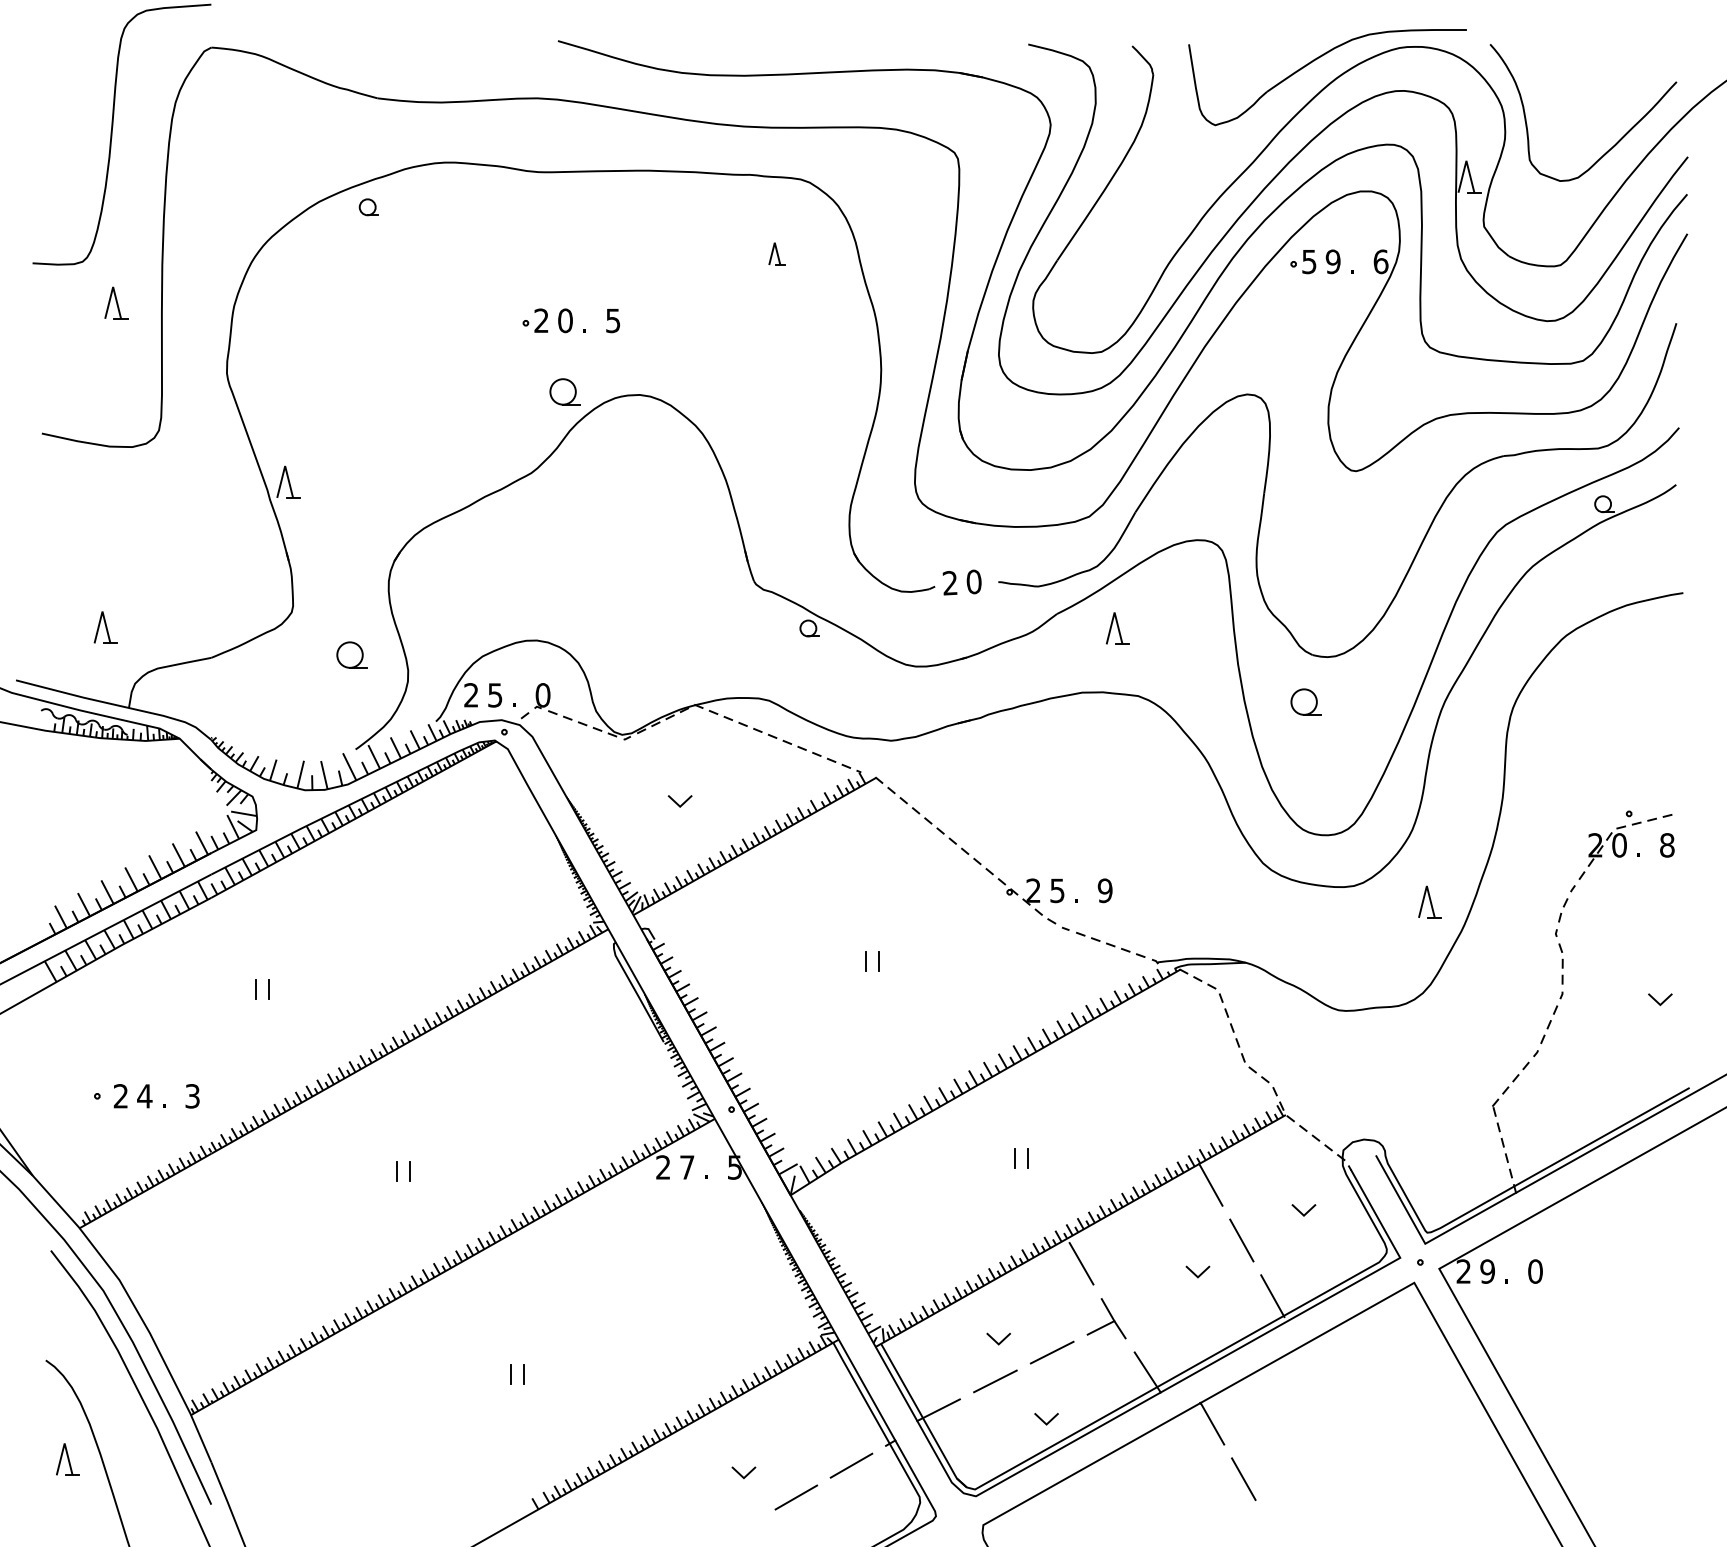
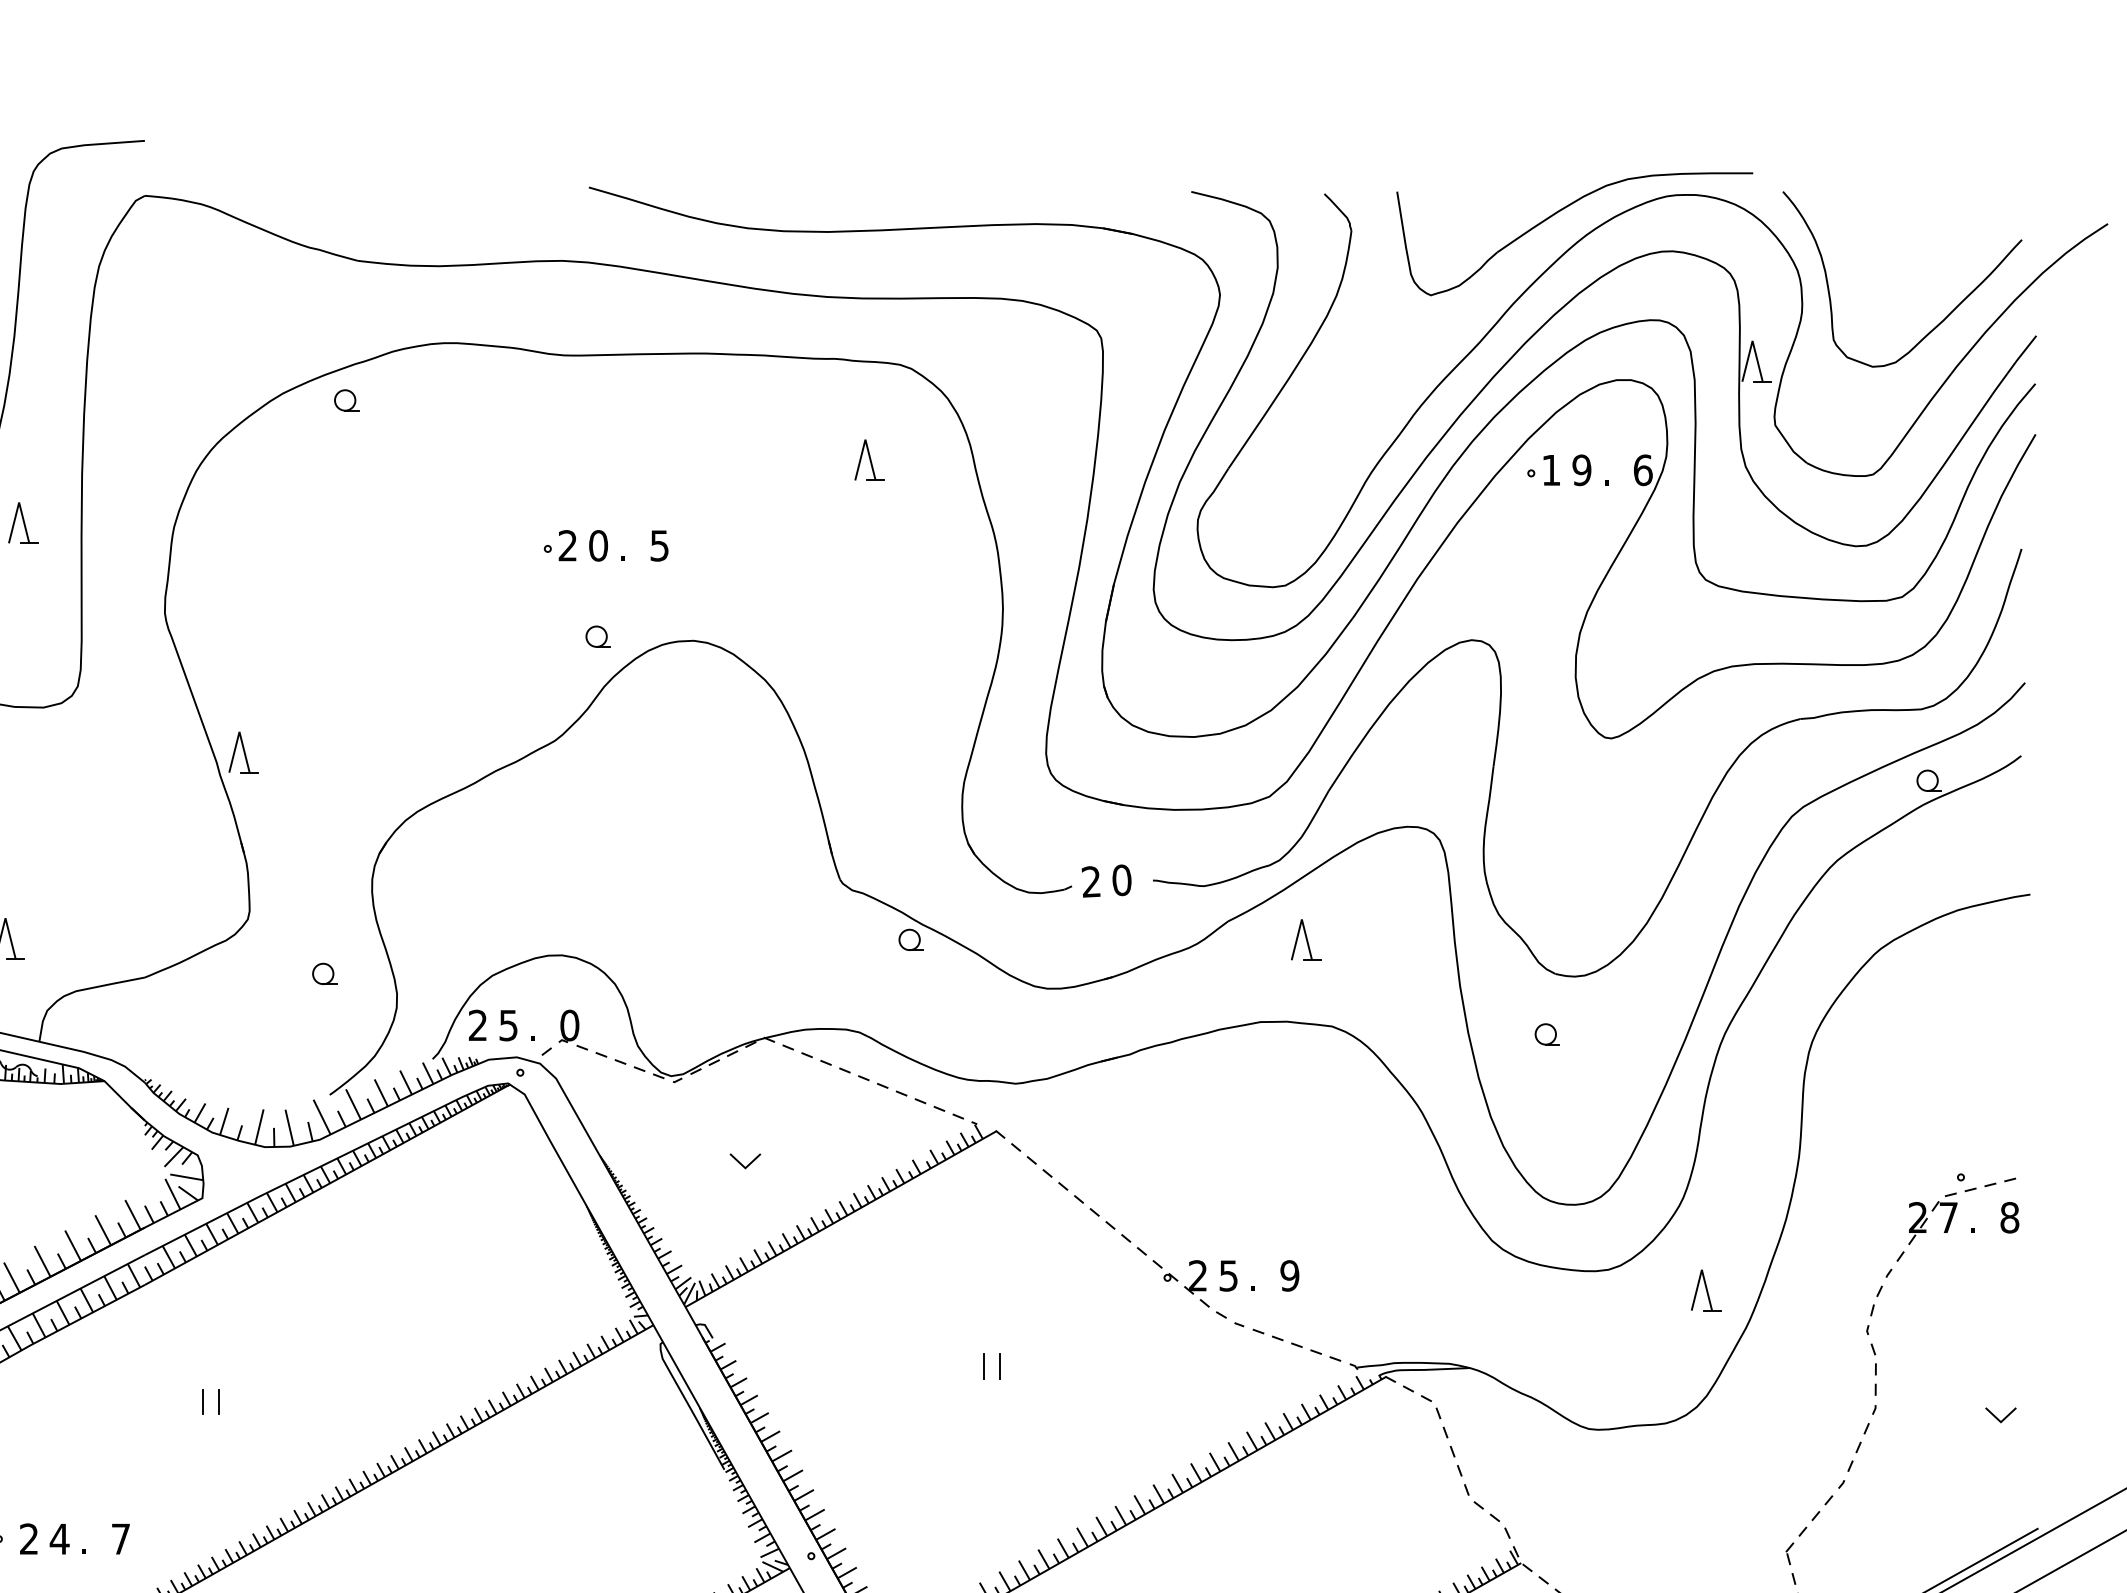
part: (776, 253) -> (868, 459), size x1.43
text: (1309, 262) -> (1551, 471), 5 -> 1
part: (565, 391) -> (598, 636), size x0.62
part: (351, 654) -> (324, 973), size x0.62
part: (1306, 702) -> (1547, 1034), size x0.62
text: (1619, 845) -> (1948, 1217), 0 -> 7
text: (192, 1096) -> (120, 1539), 3 -> 7

